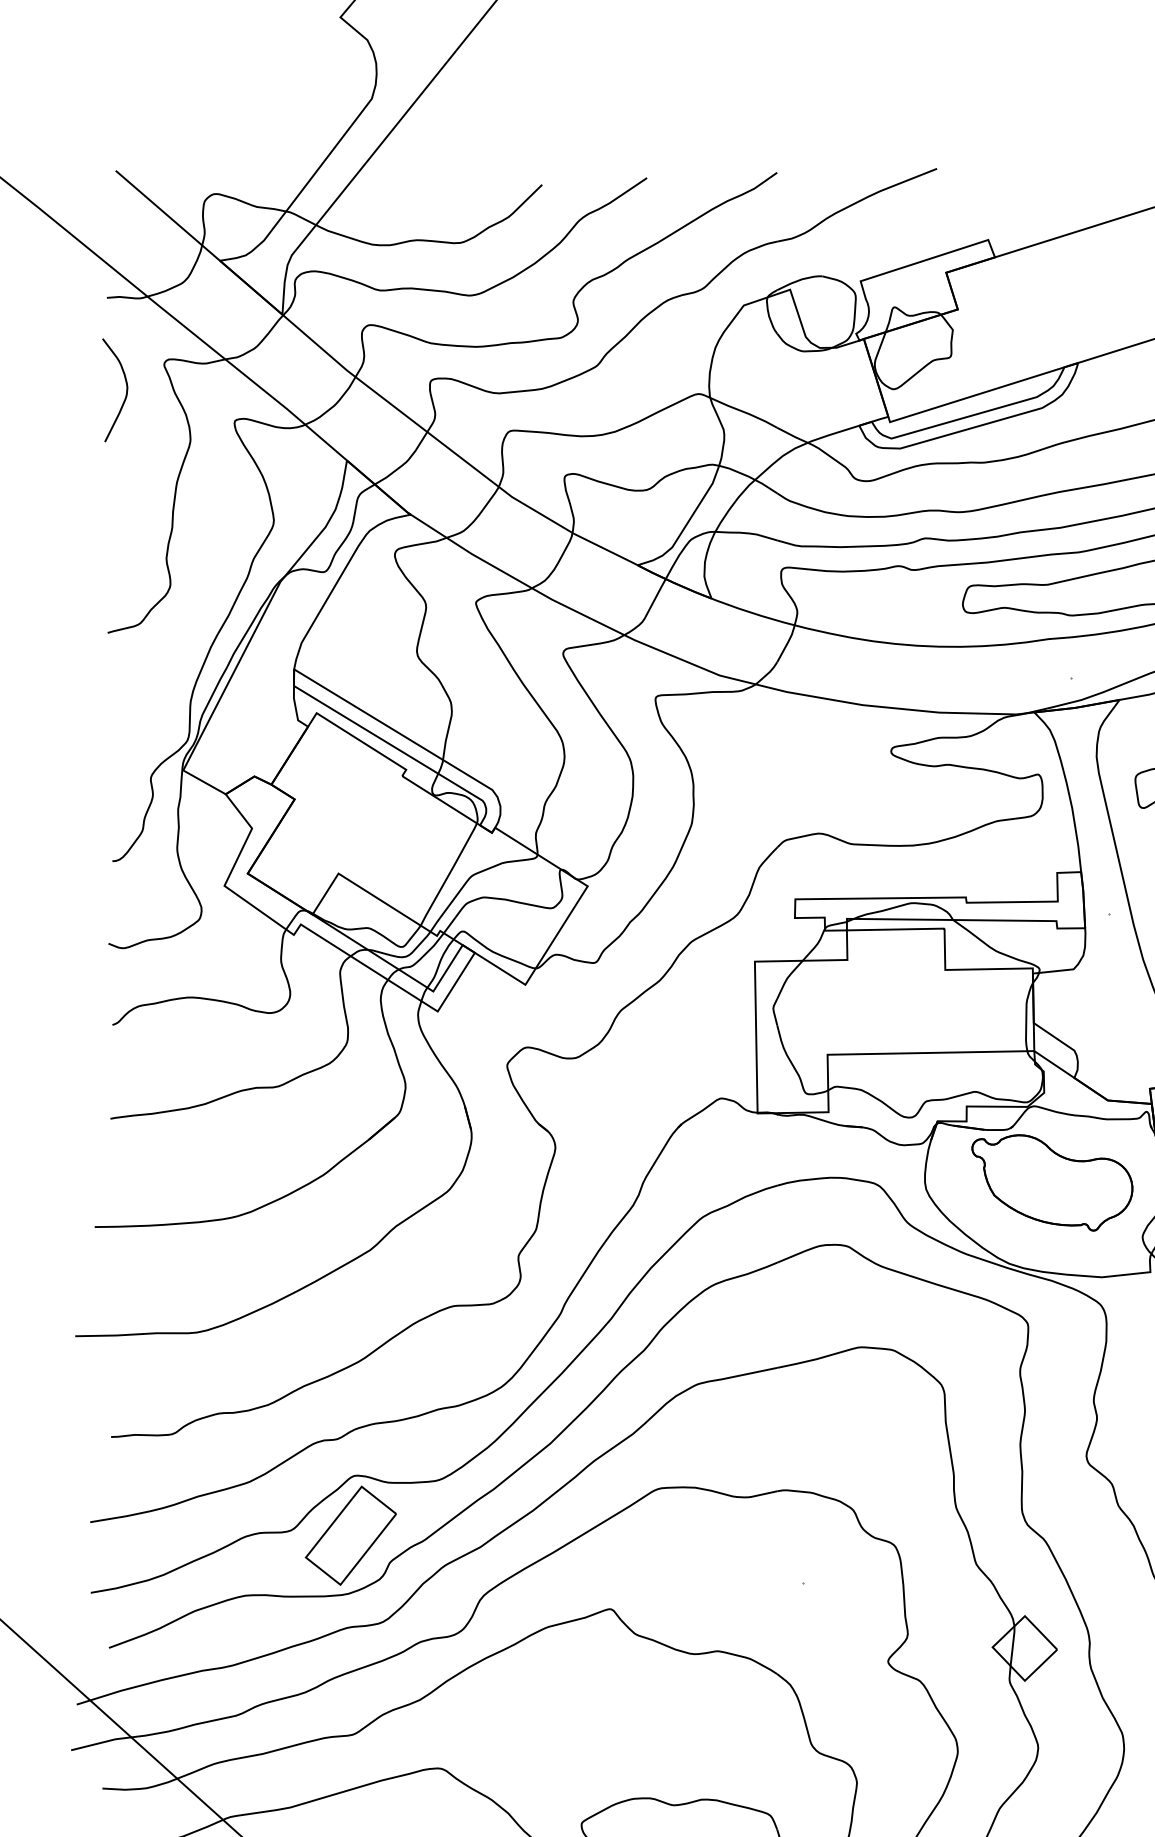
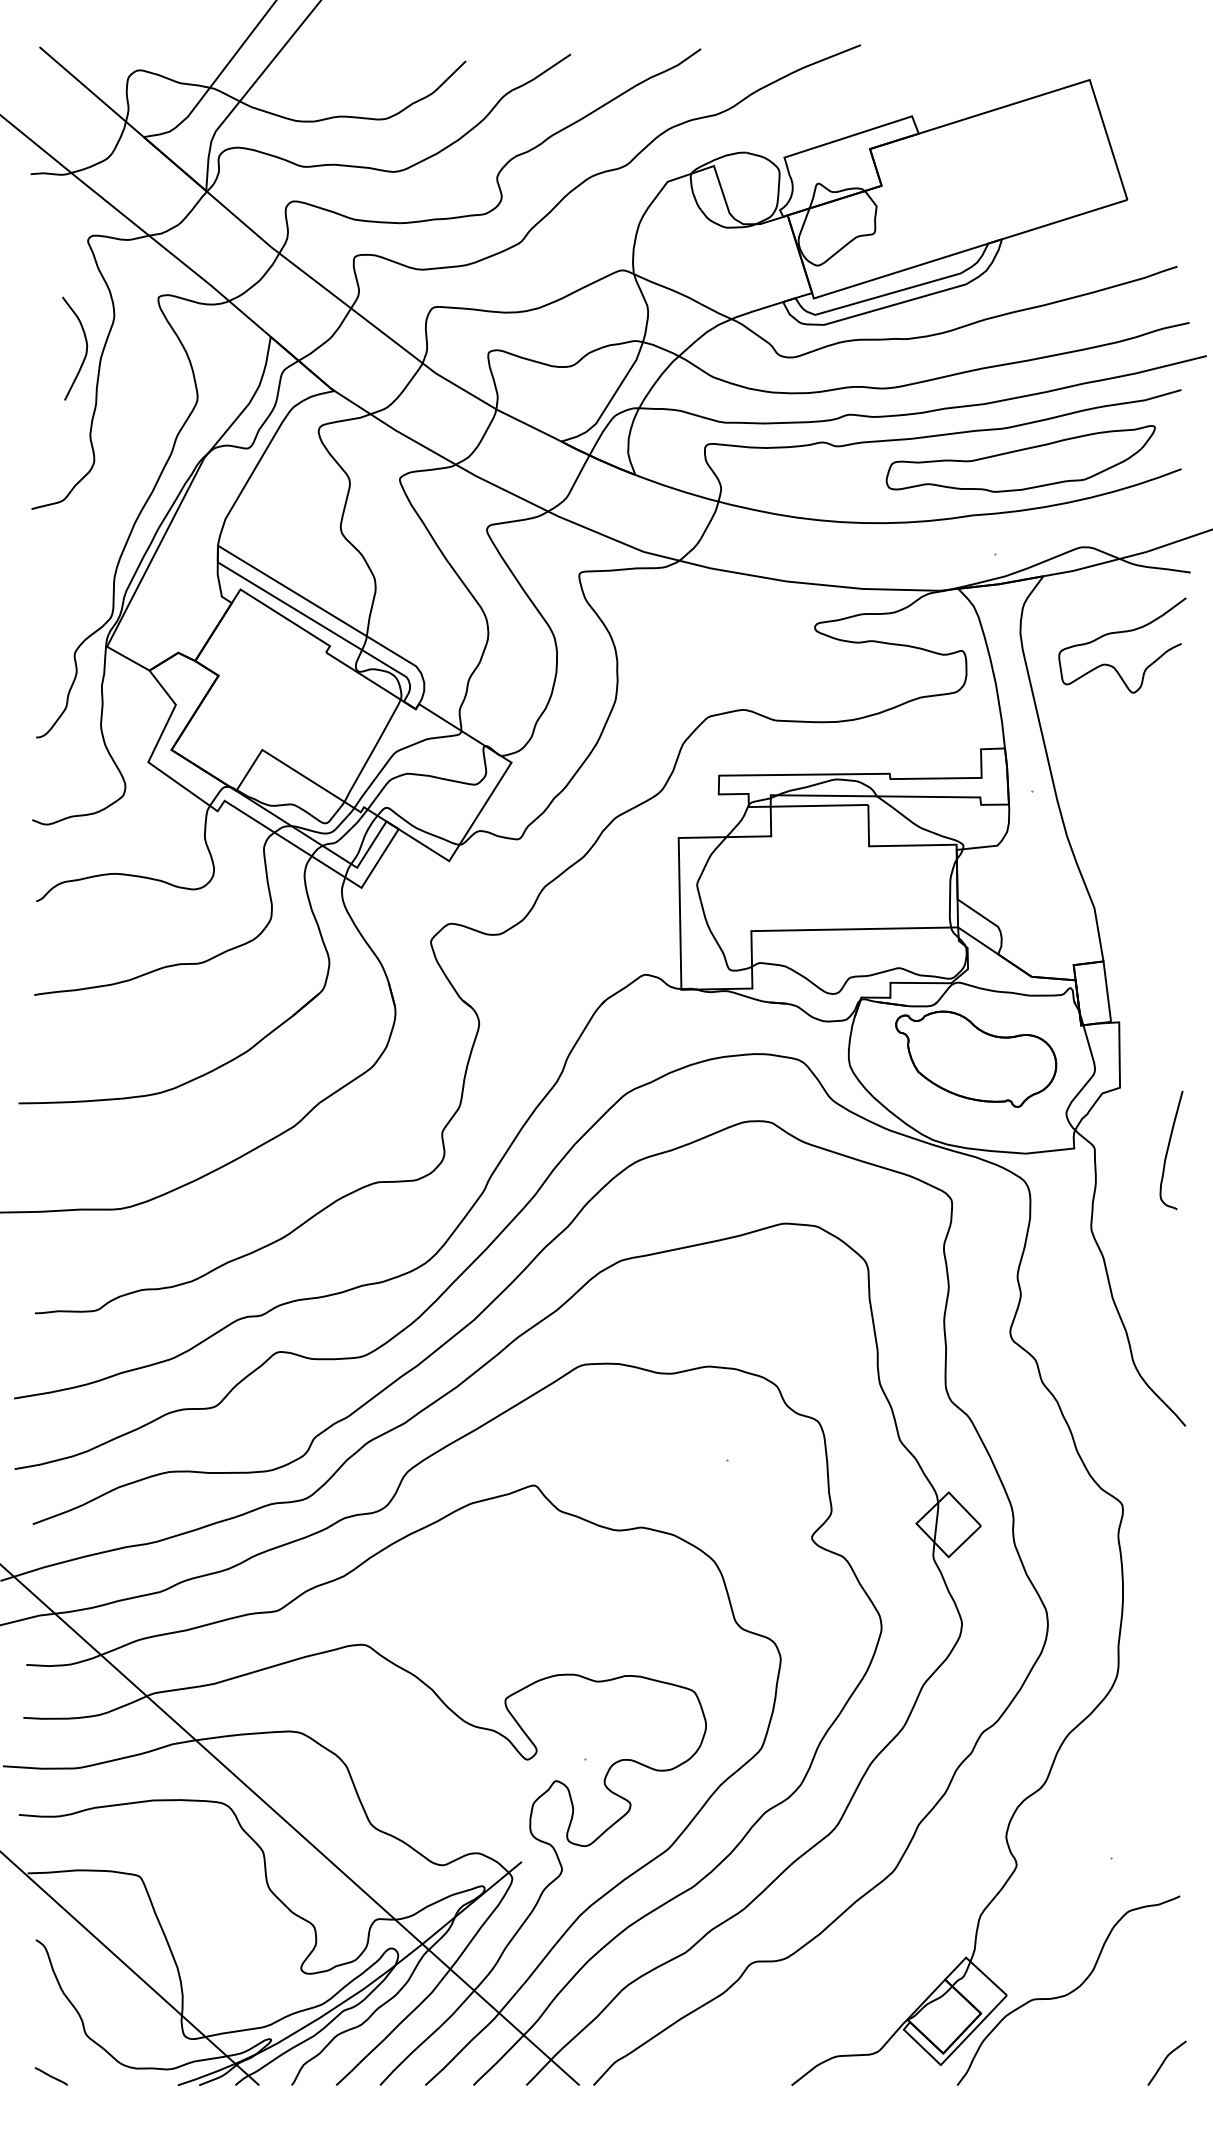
curve: (125, 393) -> (85, 351), moved
part: (350, 1536) -> (274, 1412), removed

